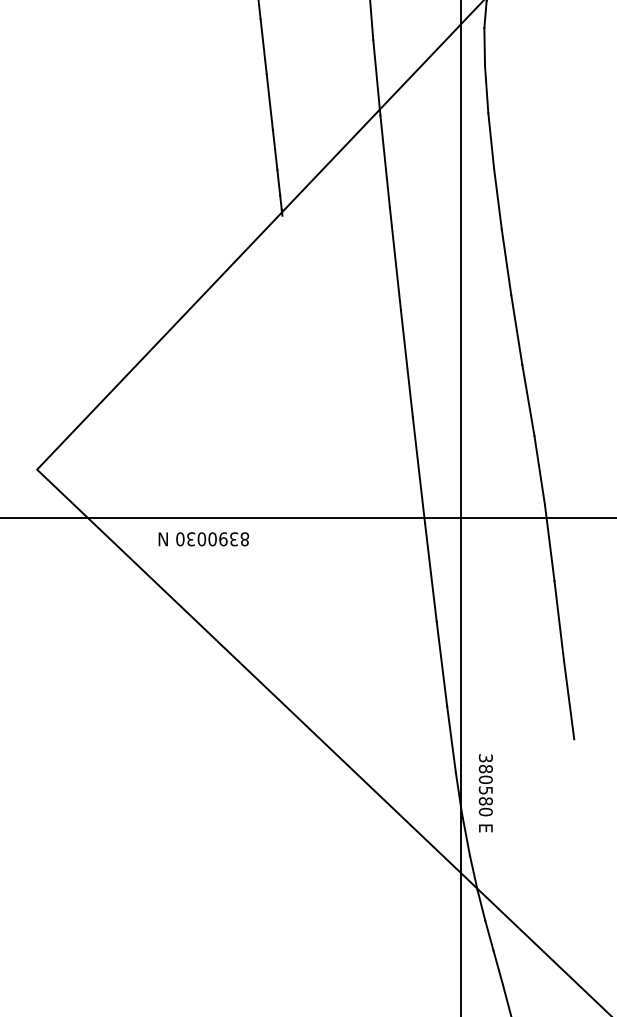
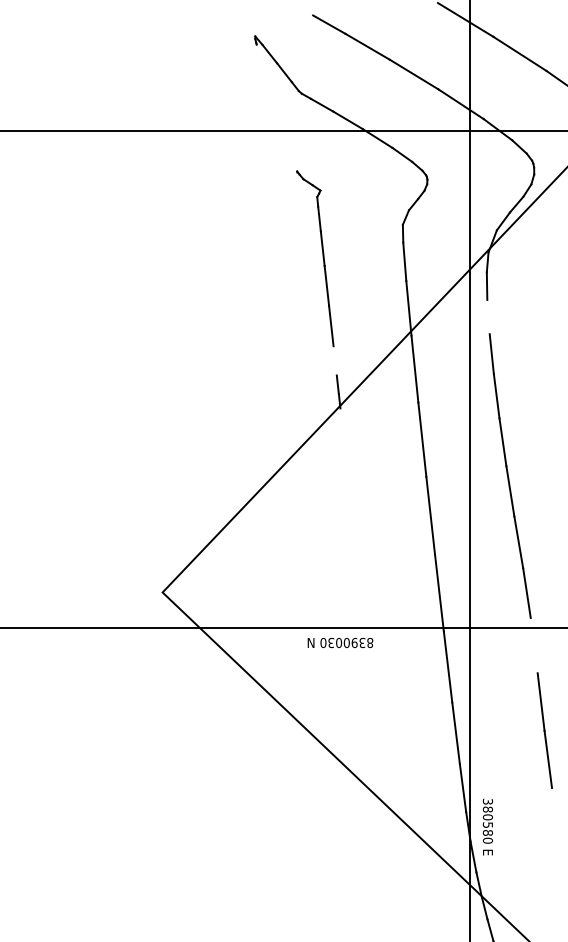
line: (486, 88) -> (488, 316), removed
line: (274, 149) -> (334, 360), removed
text: (203, 538) -> (340, 642), moved
line: (548, 542) -> (533, 645), removed

